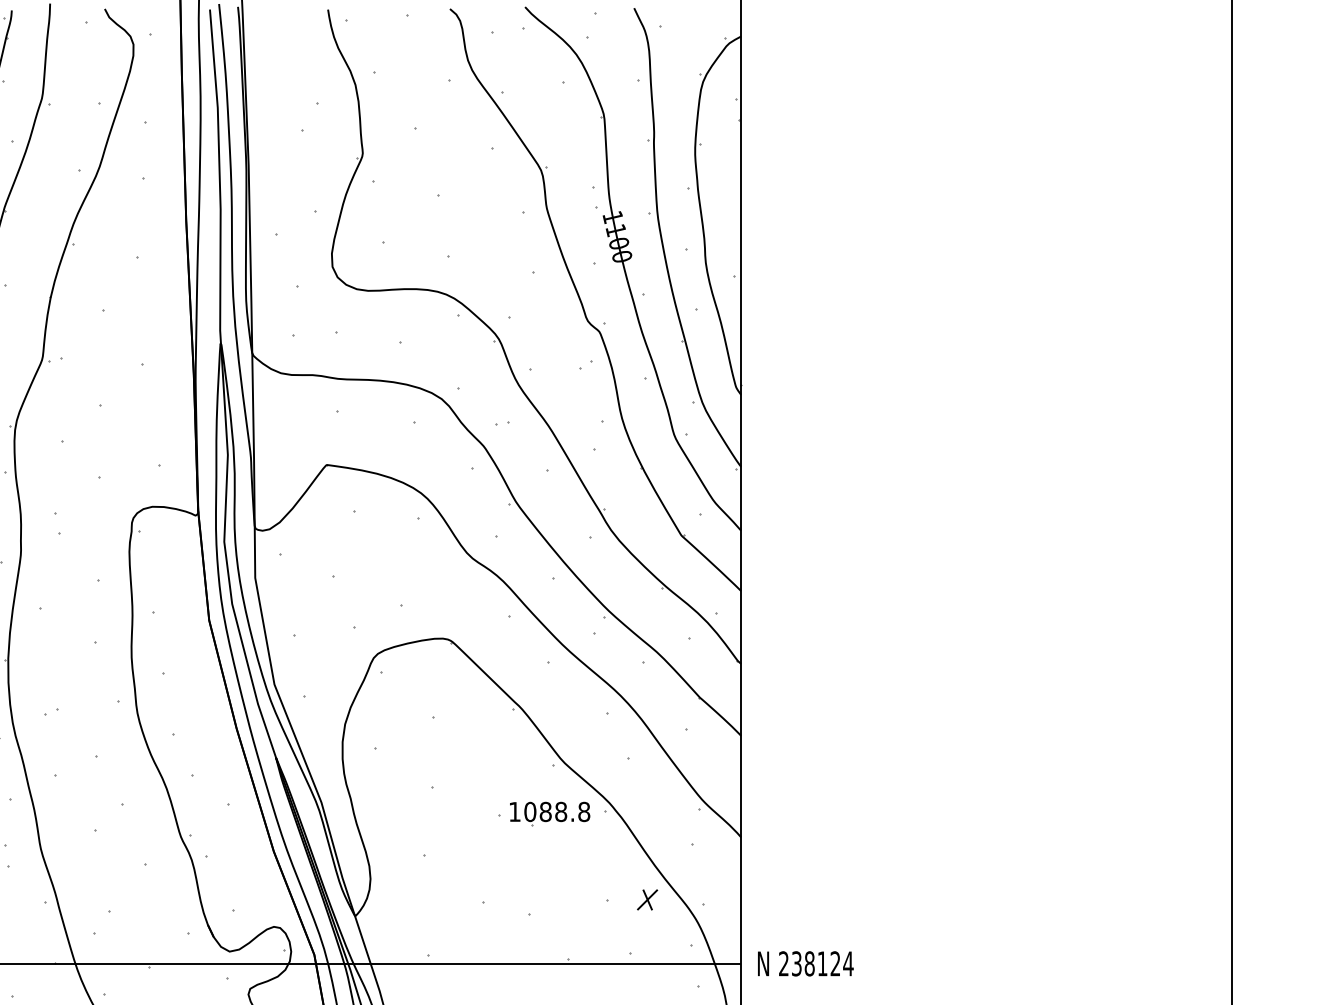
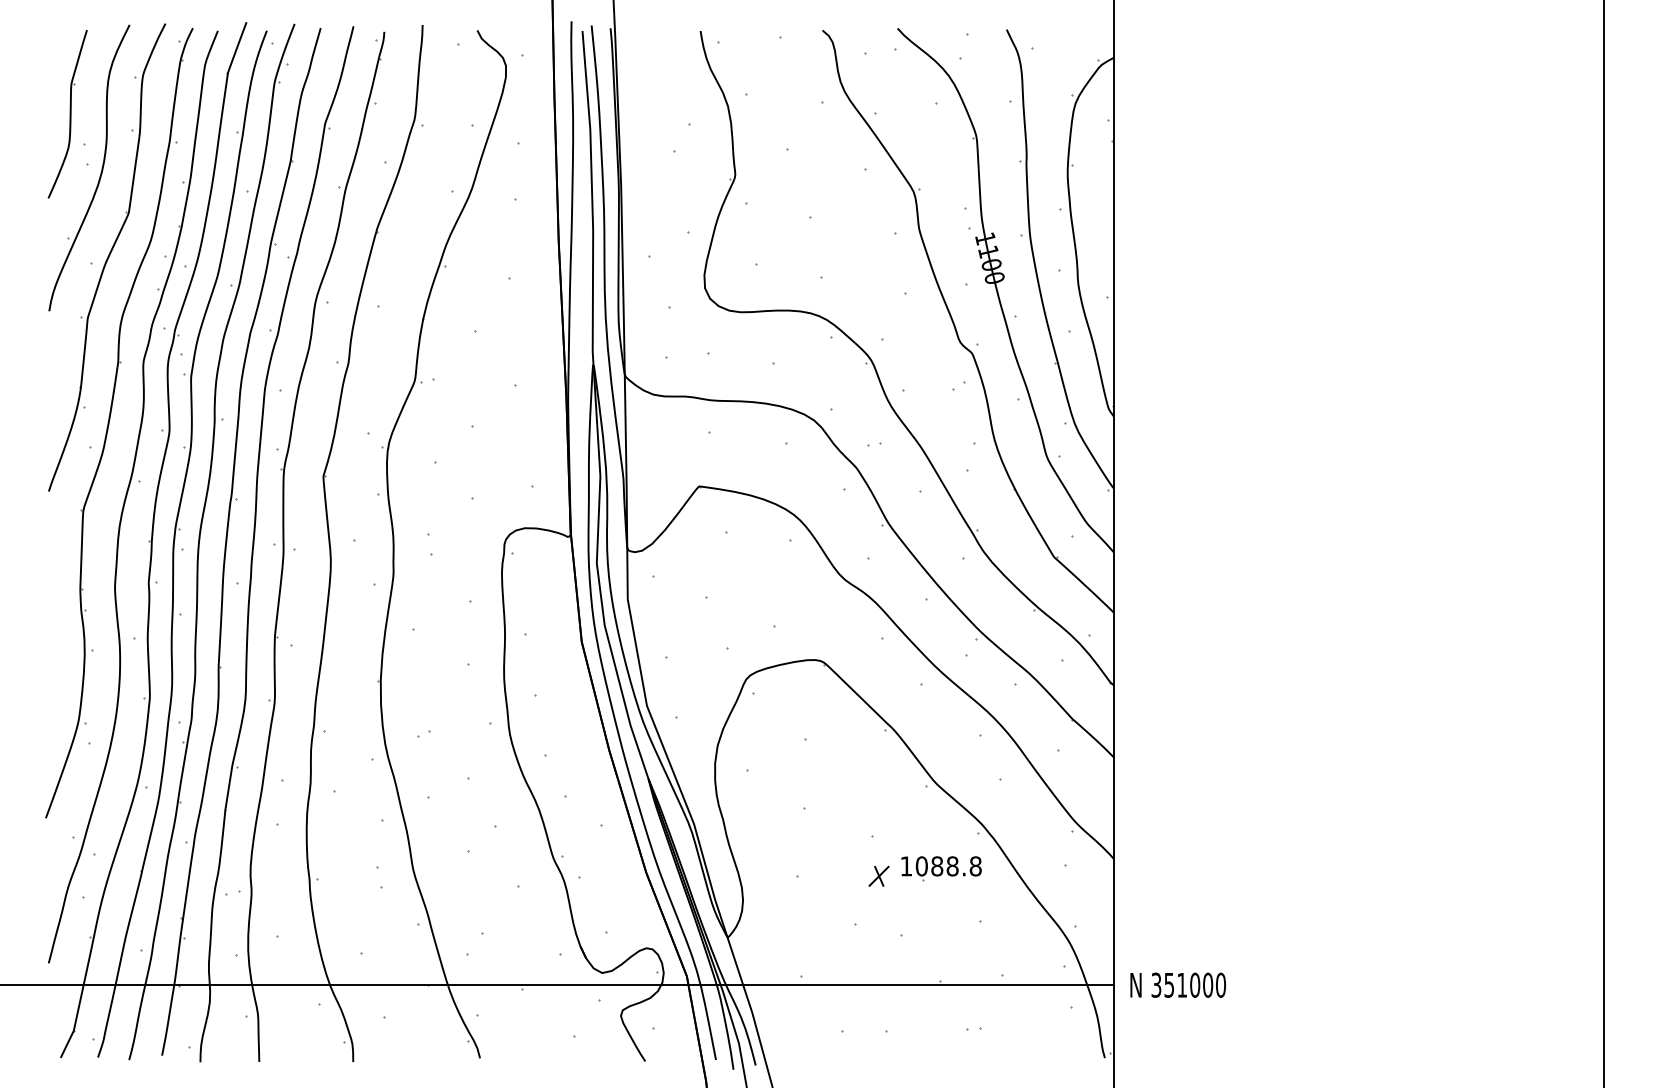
part: (549, 814) -> (941, 868), moved
part: (646, 899) -> (878, 875), moved
text: (815, 963) -> (1188, 984), 238124 -> 351000

